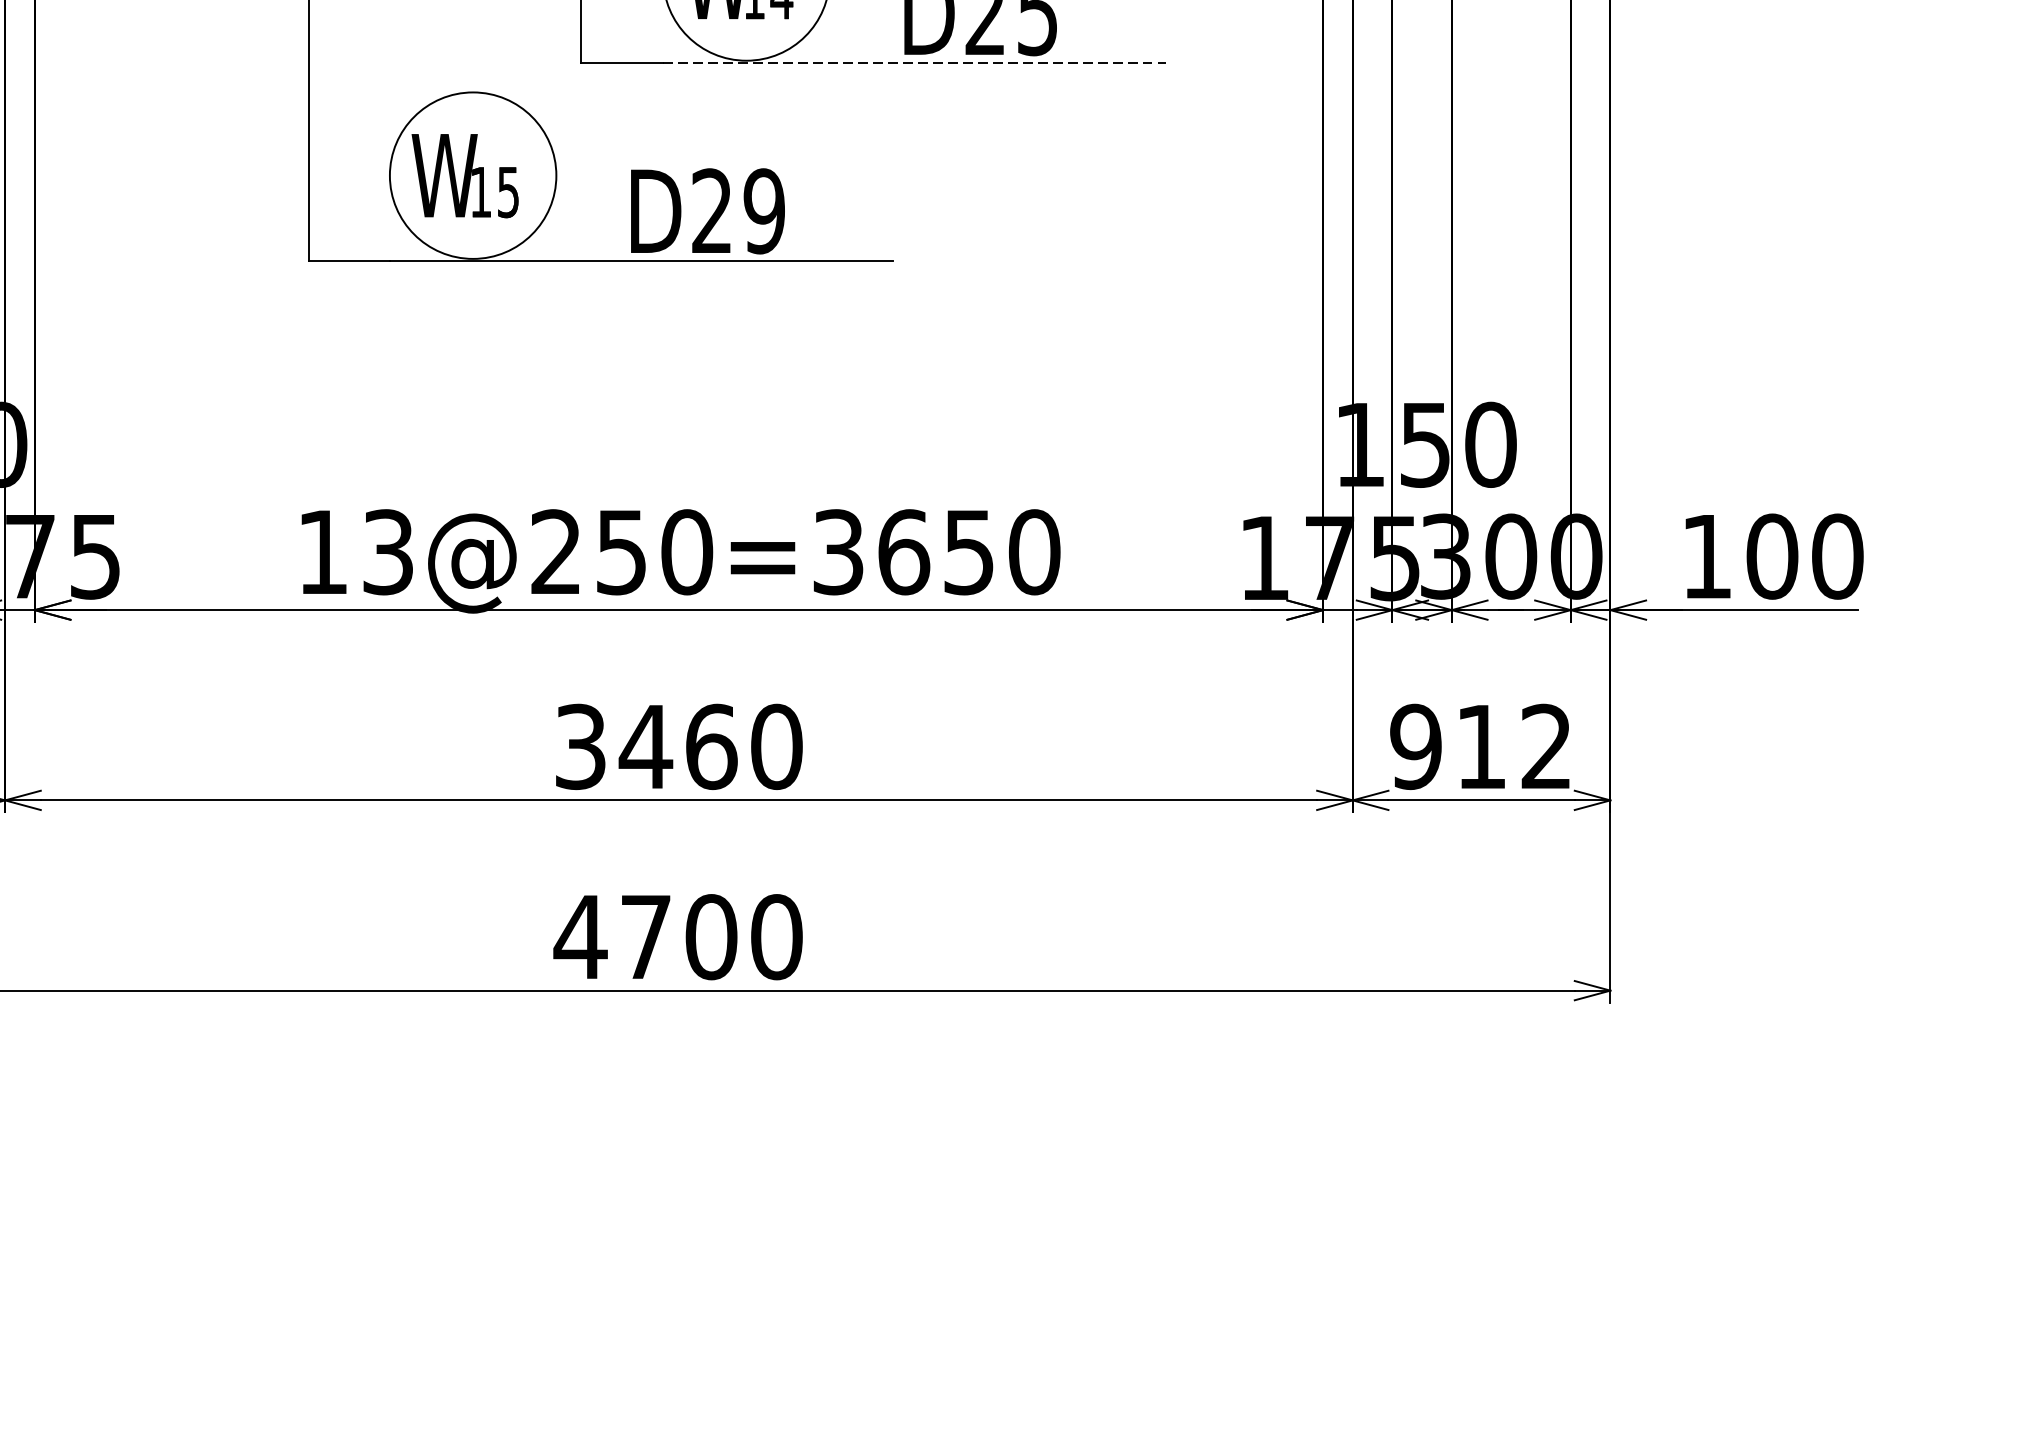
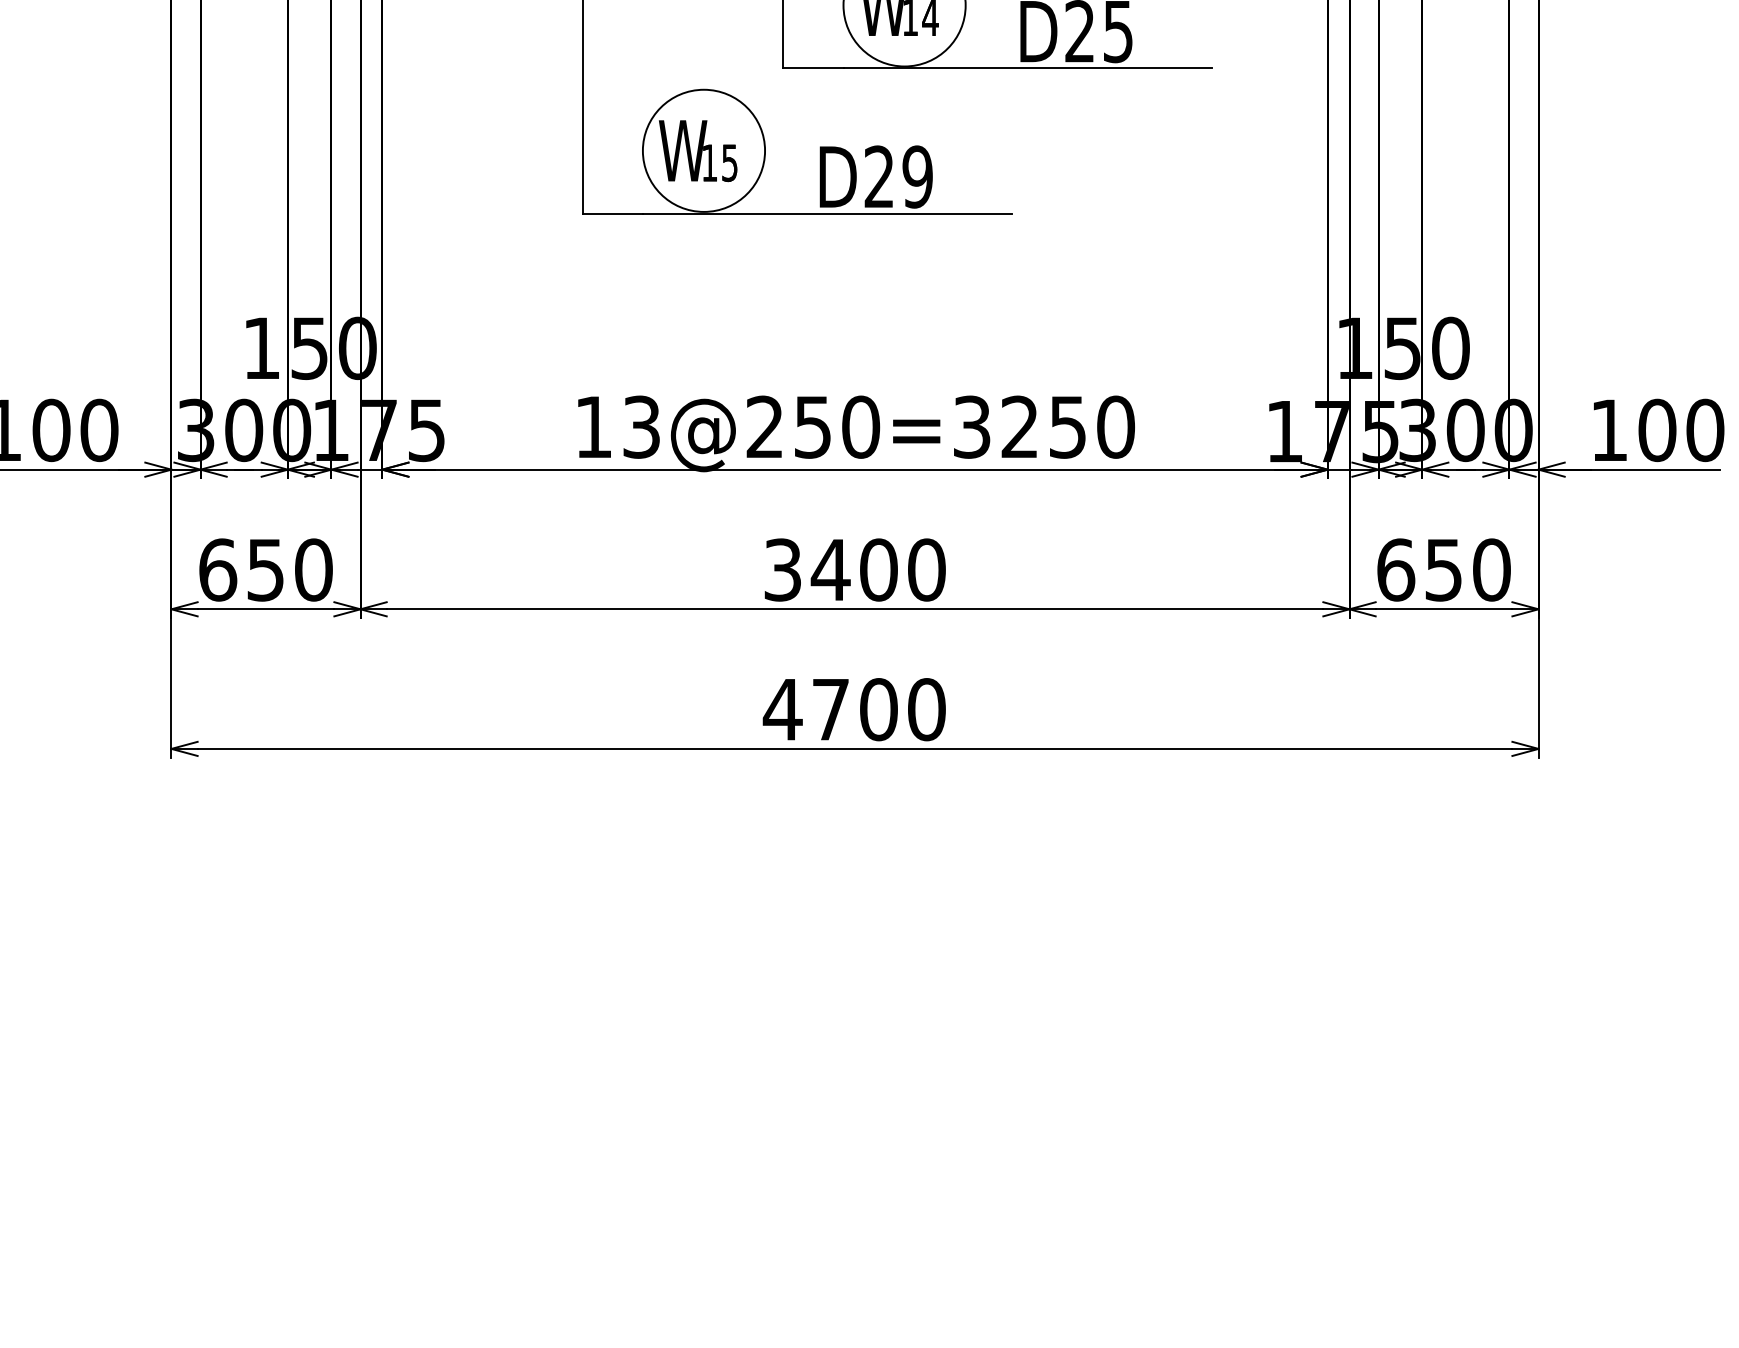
line: (915, 63) -> (1028, 68), dashed -> solid
text: (904, 551) -> (1020, 426), 13@250=3650 -> 13@250=3250
text: (712, 746) -> (879, 569), 3460 -> 3400
text: (1480, 746) -> (1443, 569), 912 -> 650

